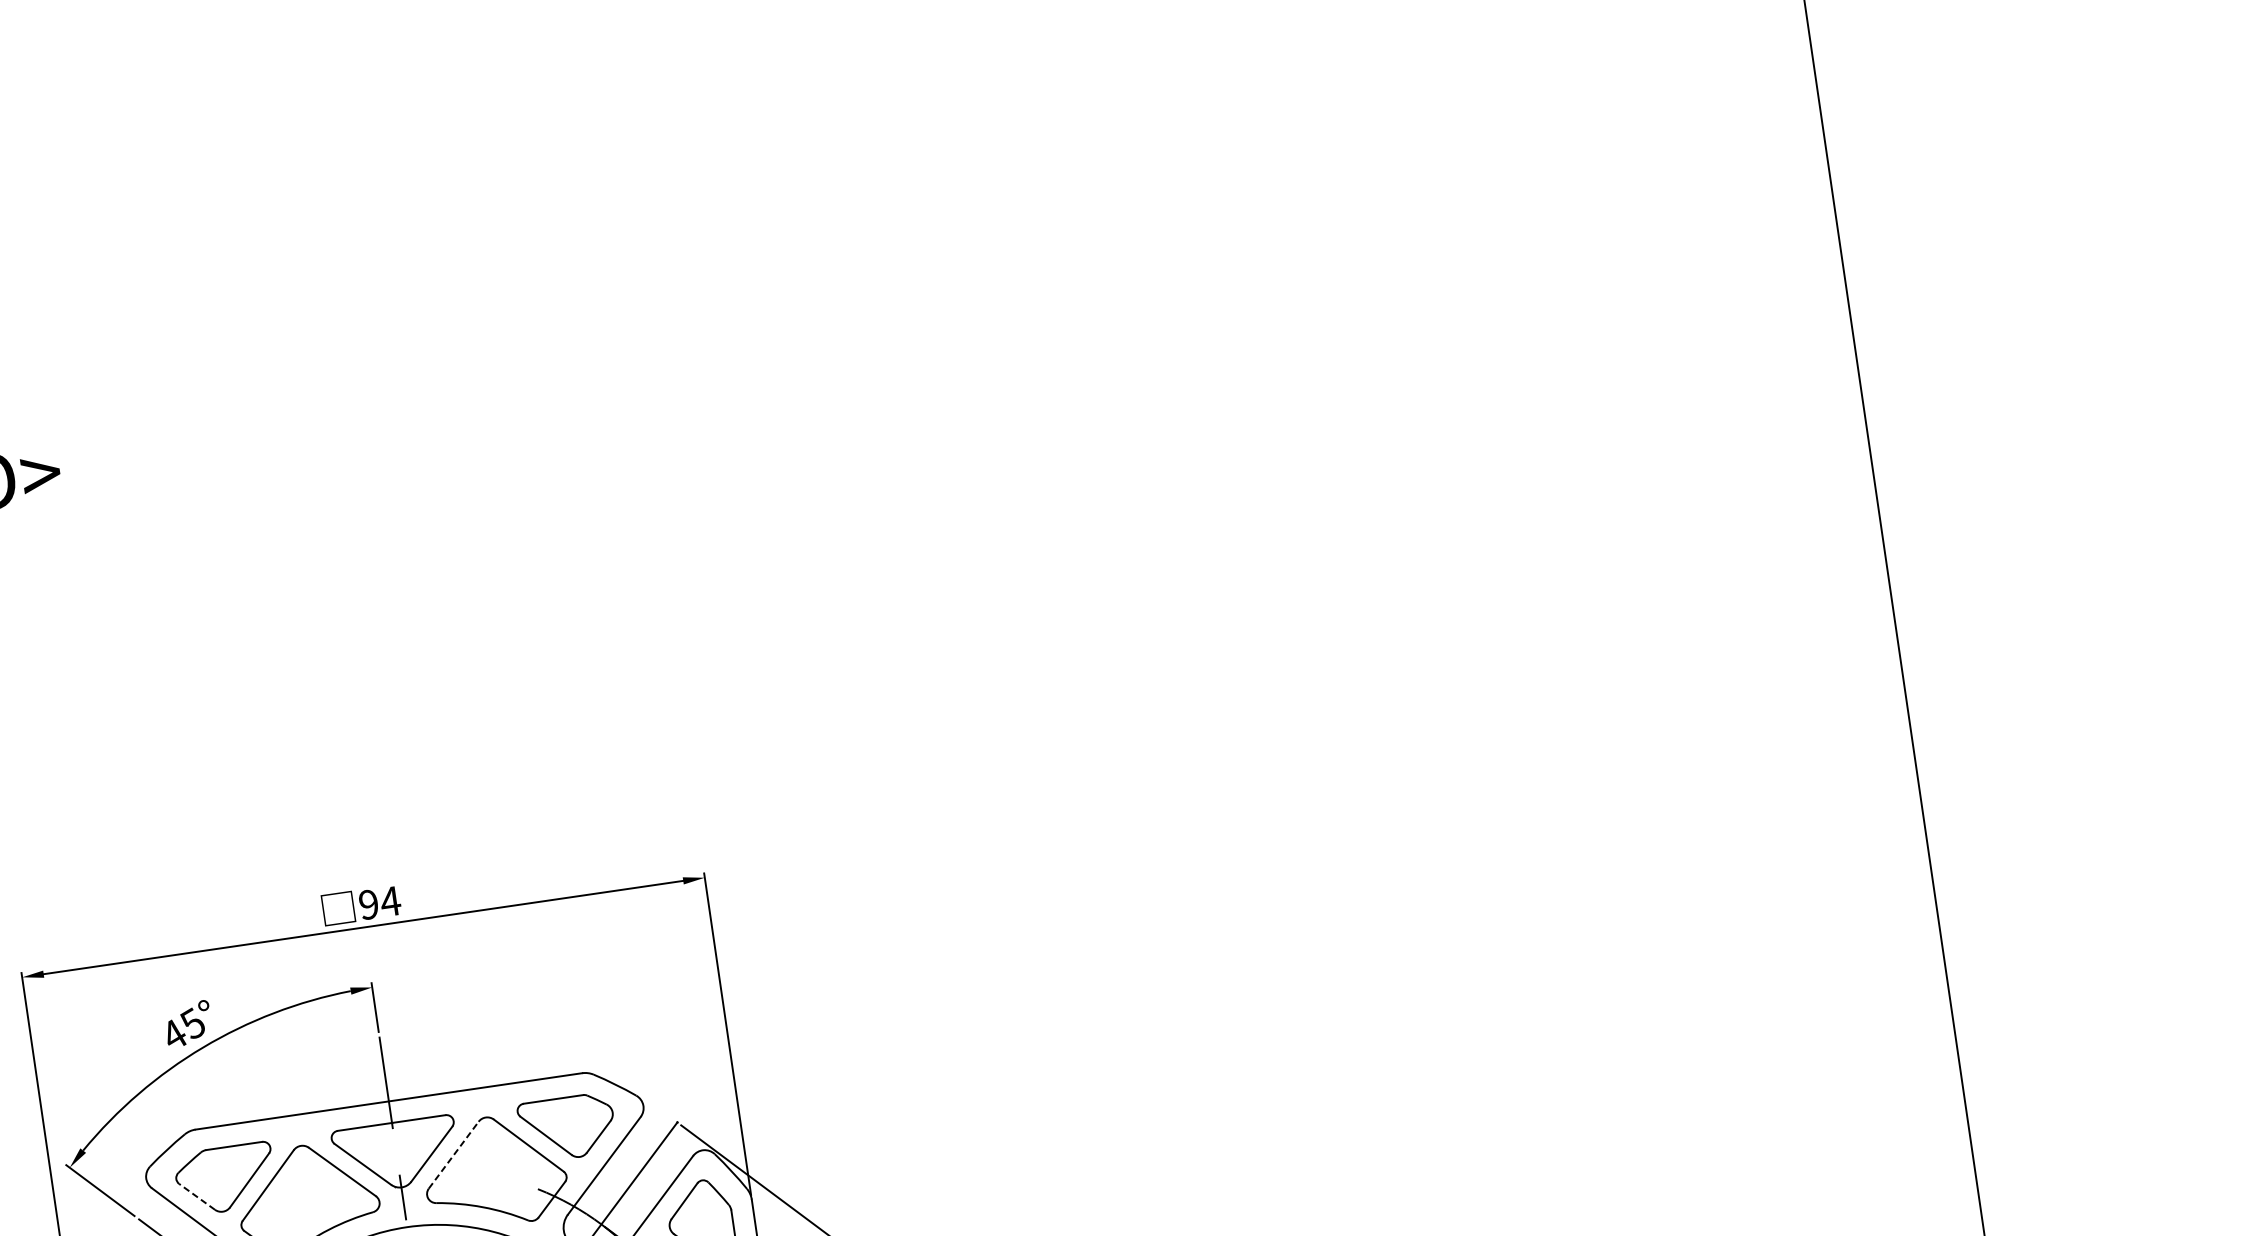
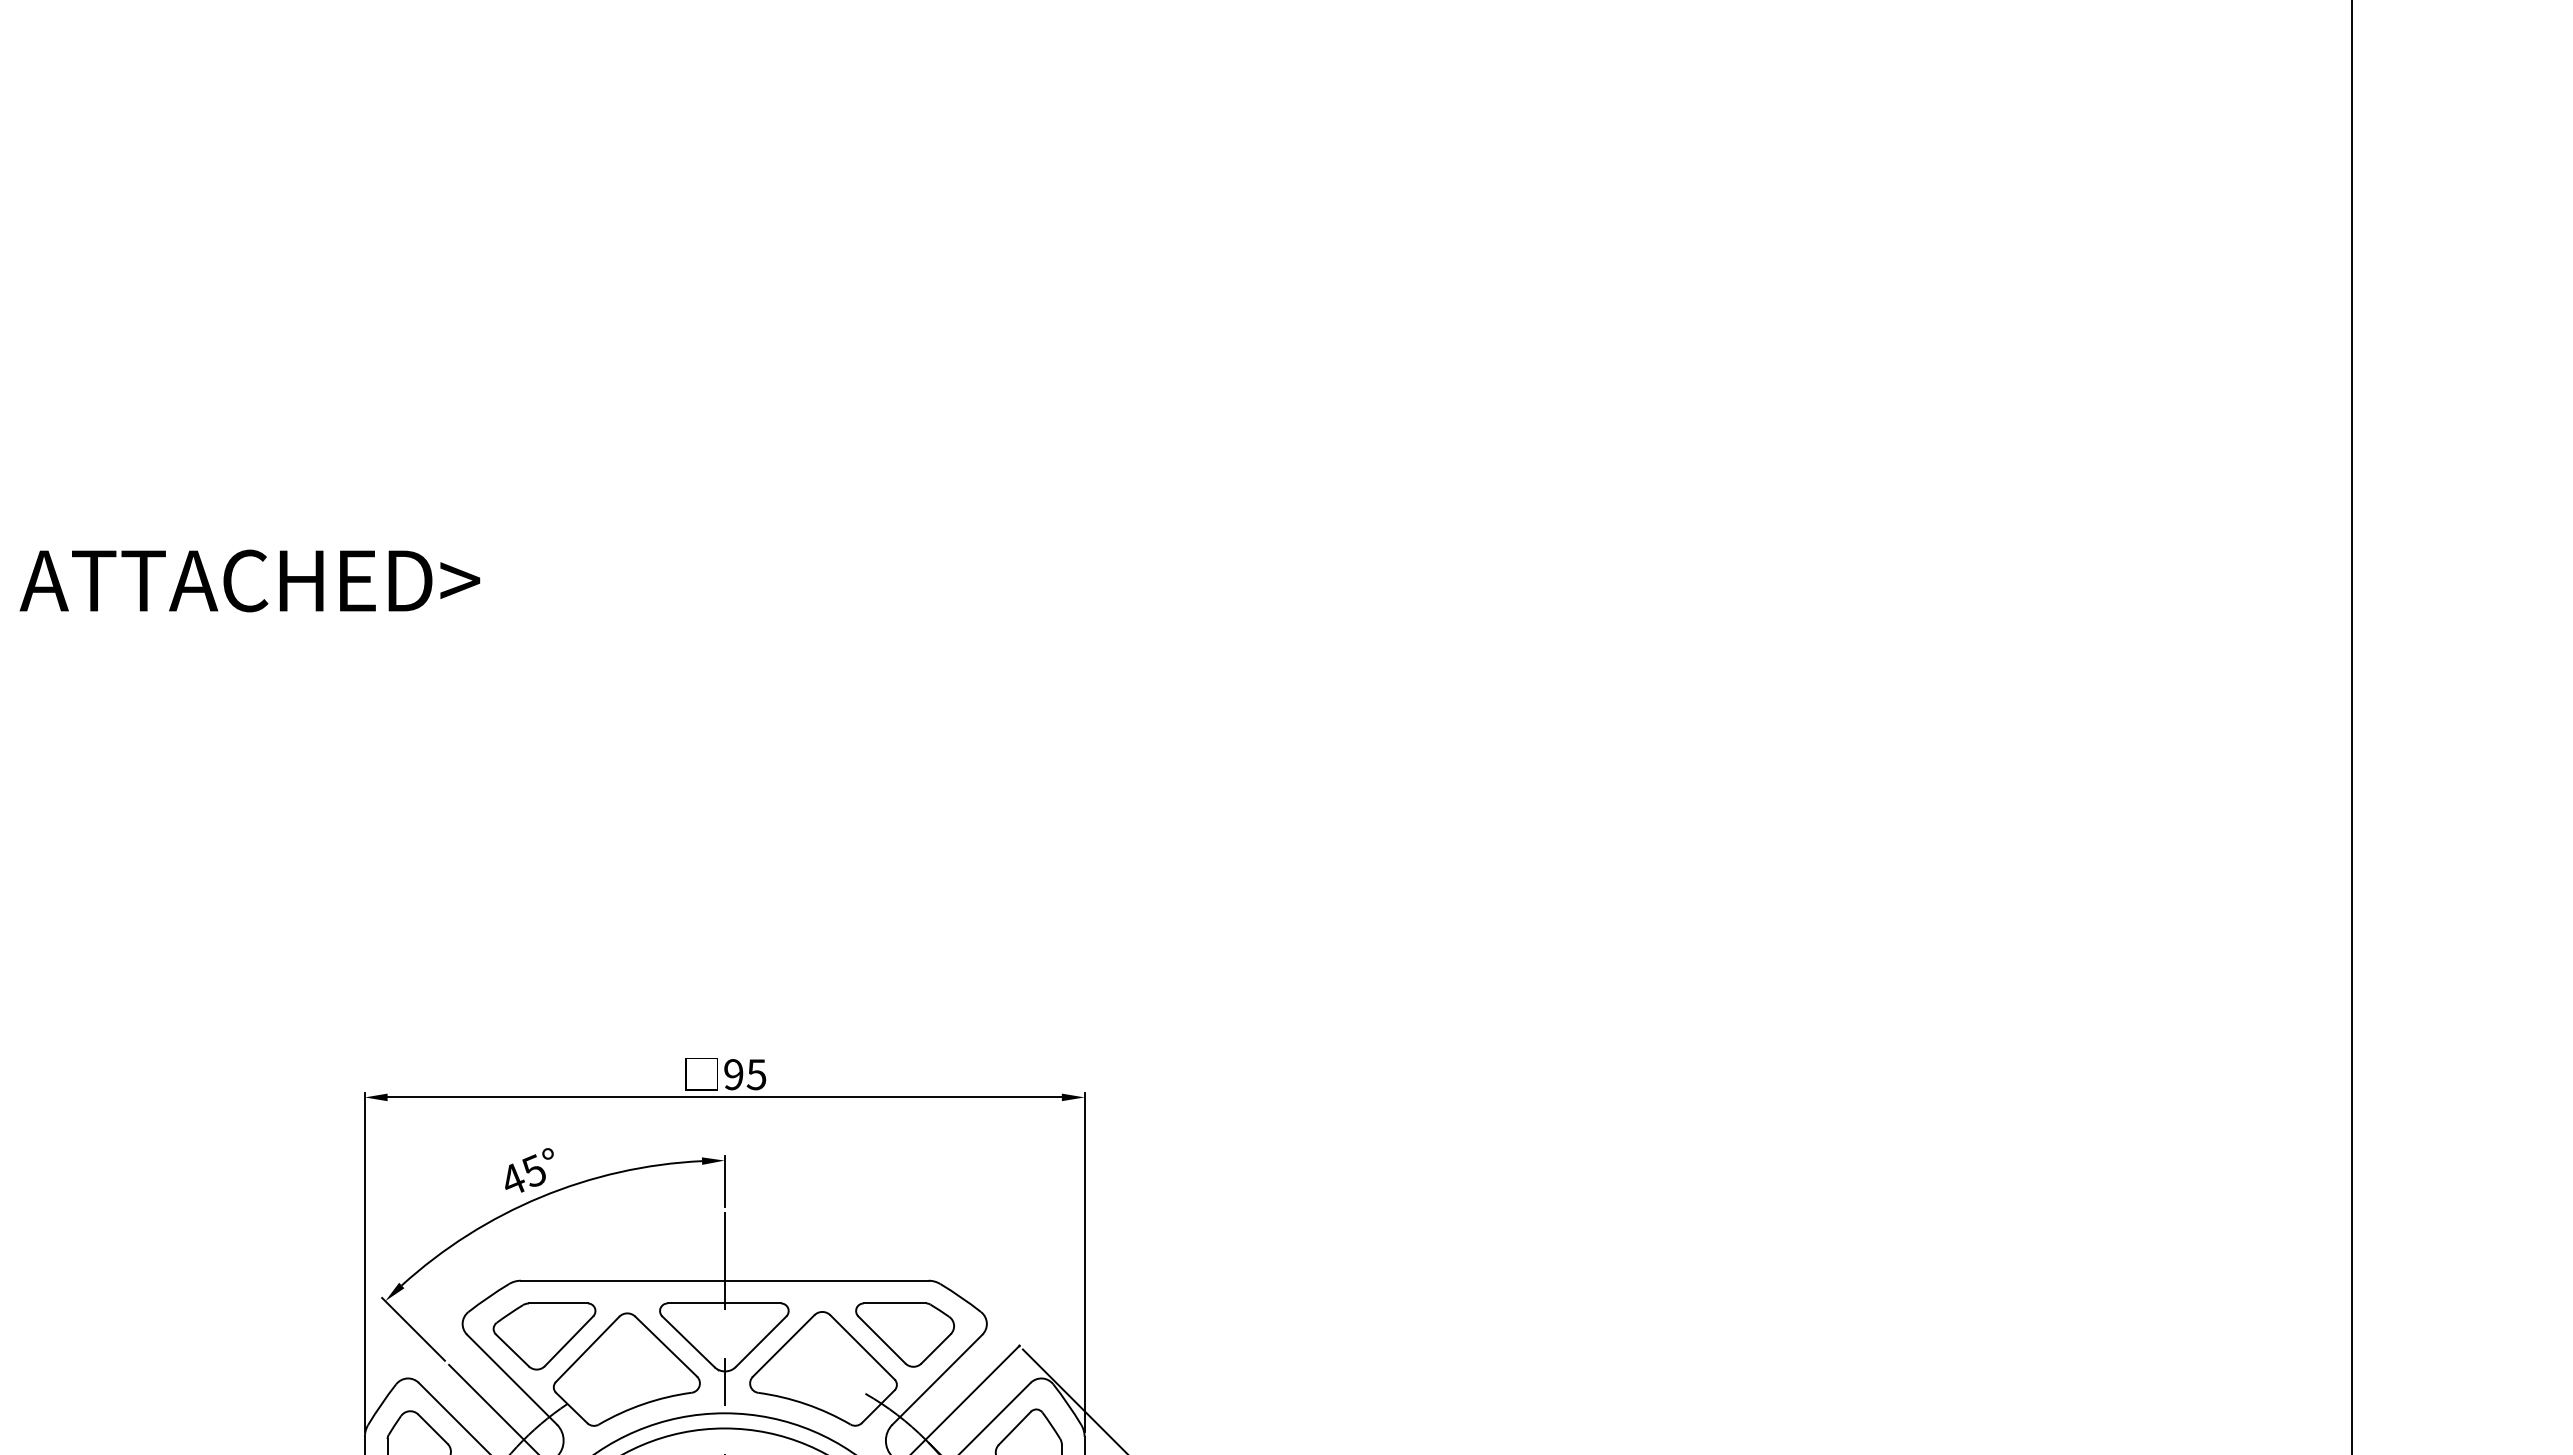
text: (390, 901) -> (756, 1074), 94 -> 95
line: (453, 1154) -> (783, 1345), dashed -> solid
line: (197, 1196) -> (512, 1350), dashed -> solid

